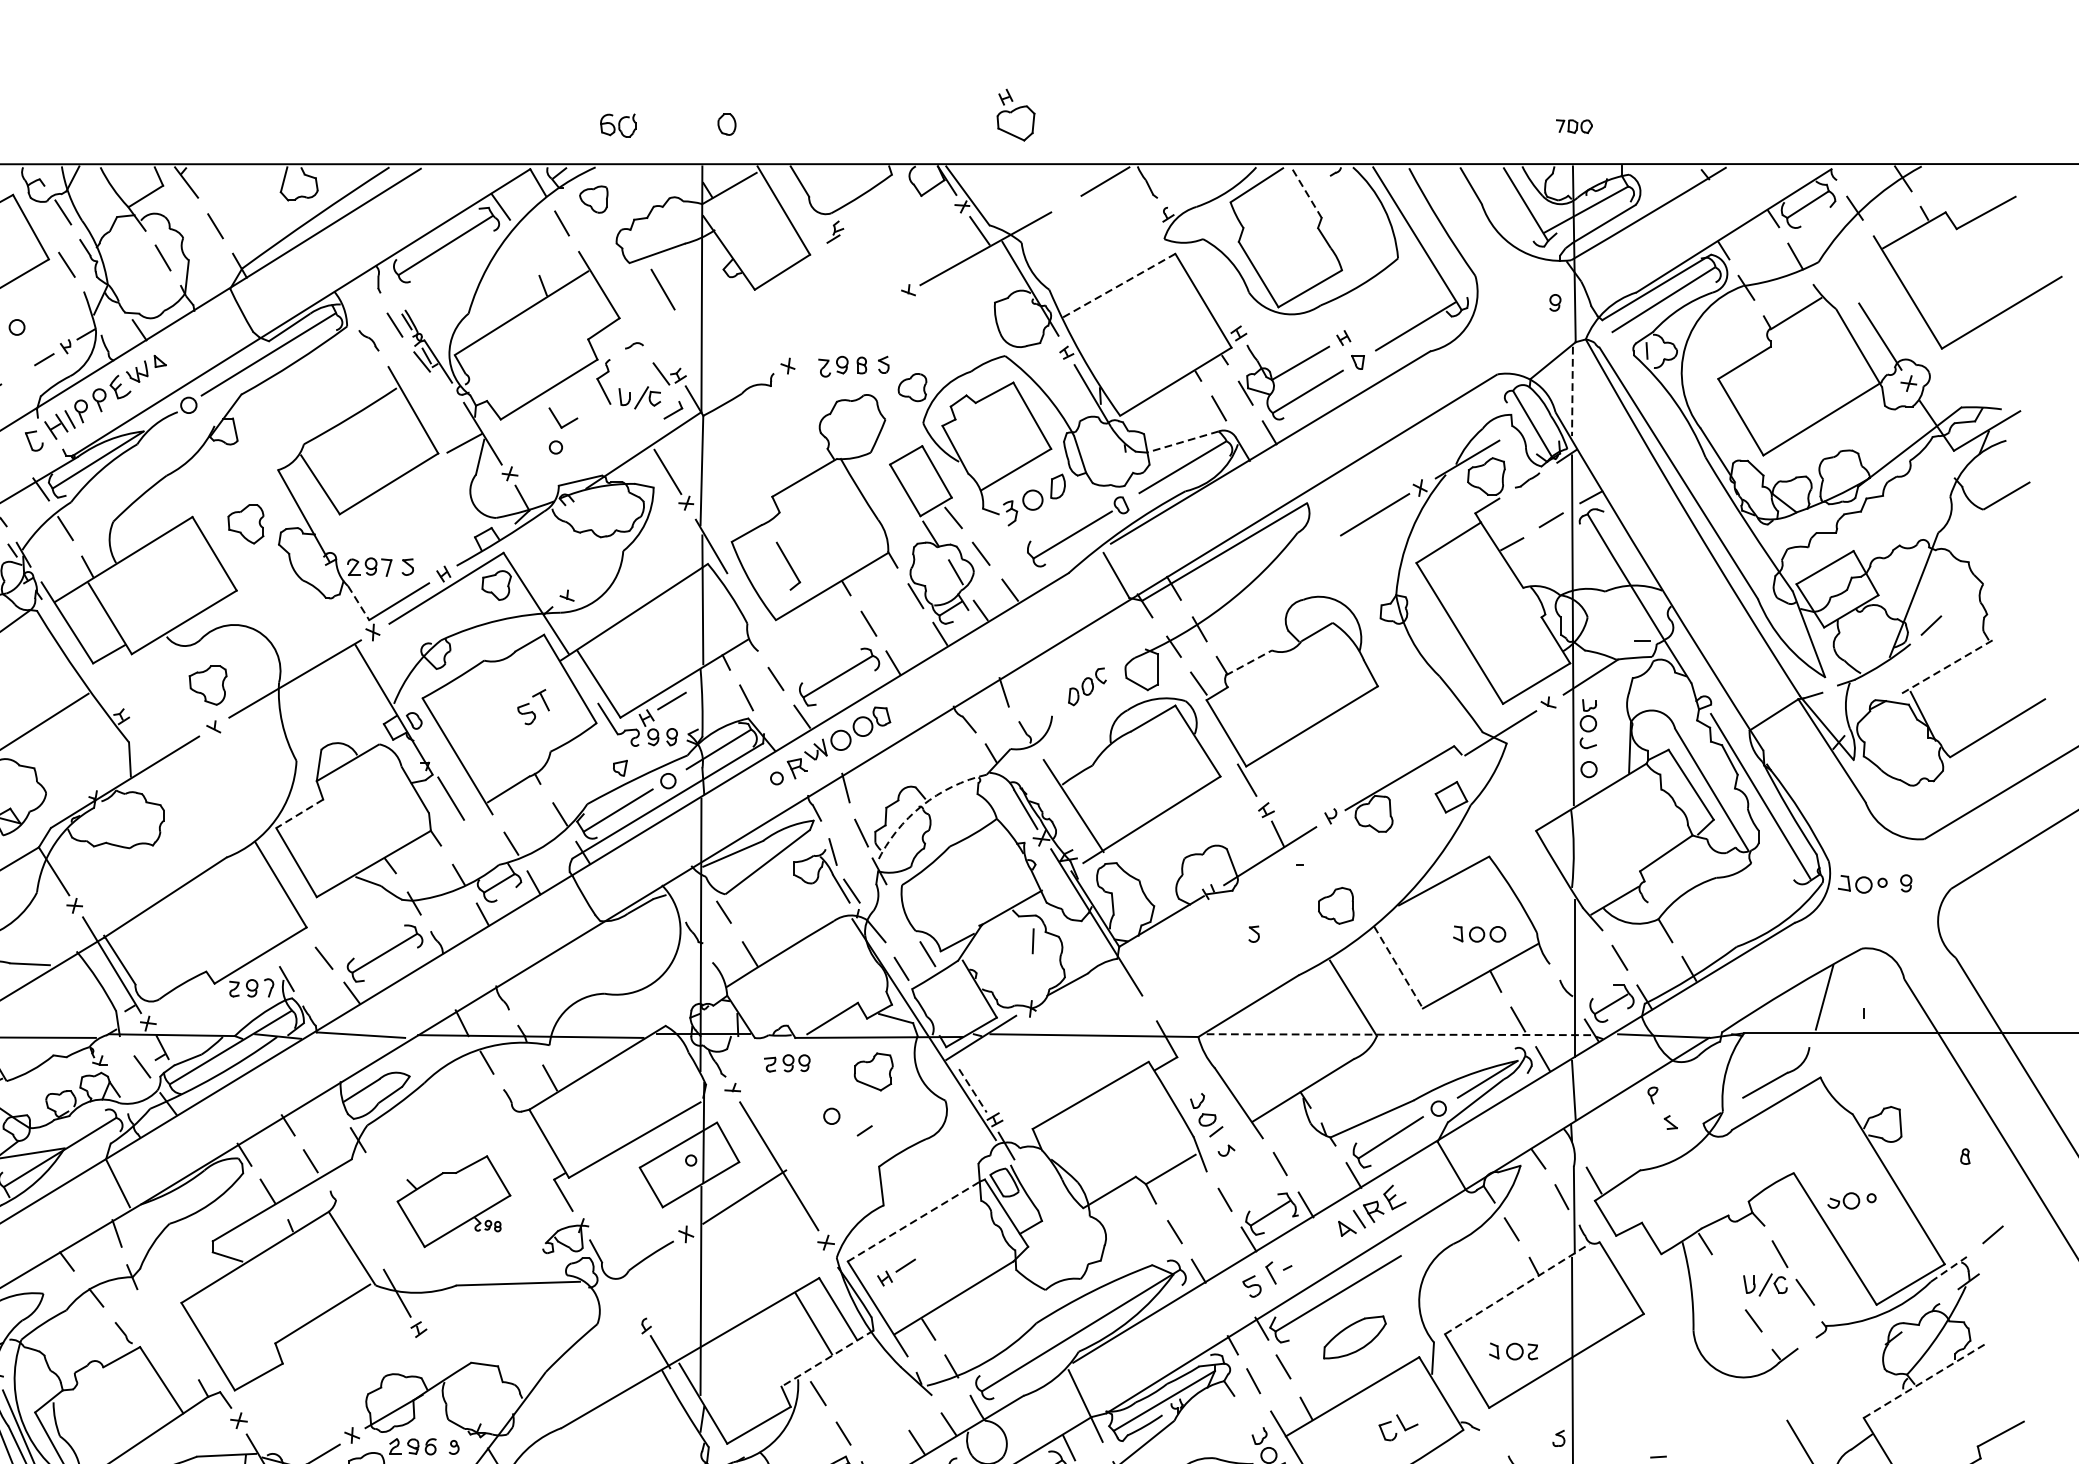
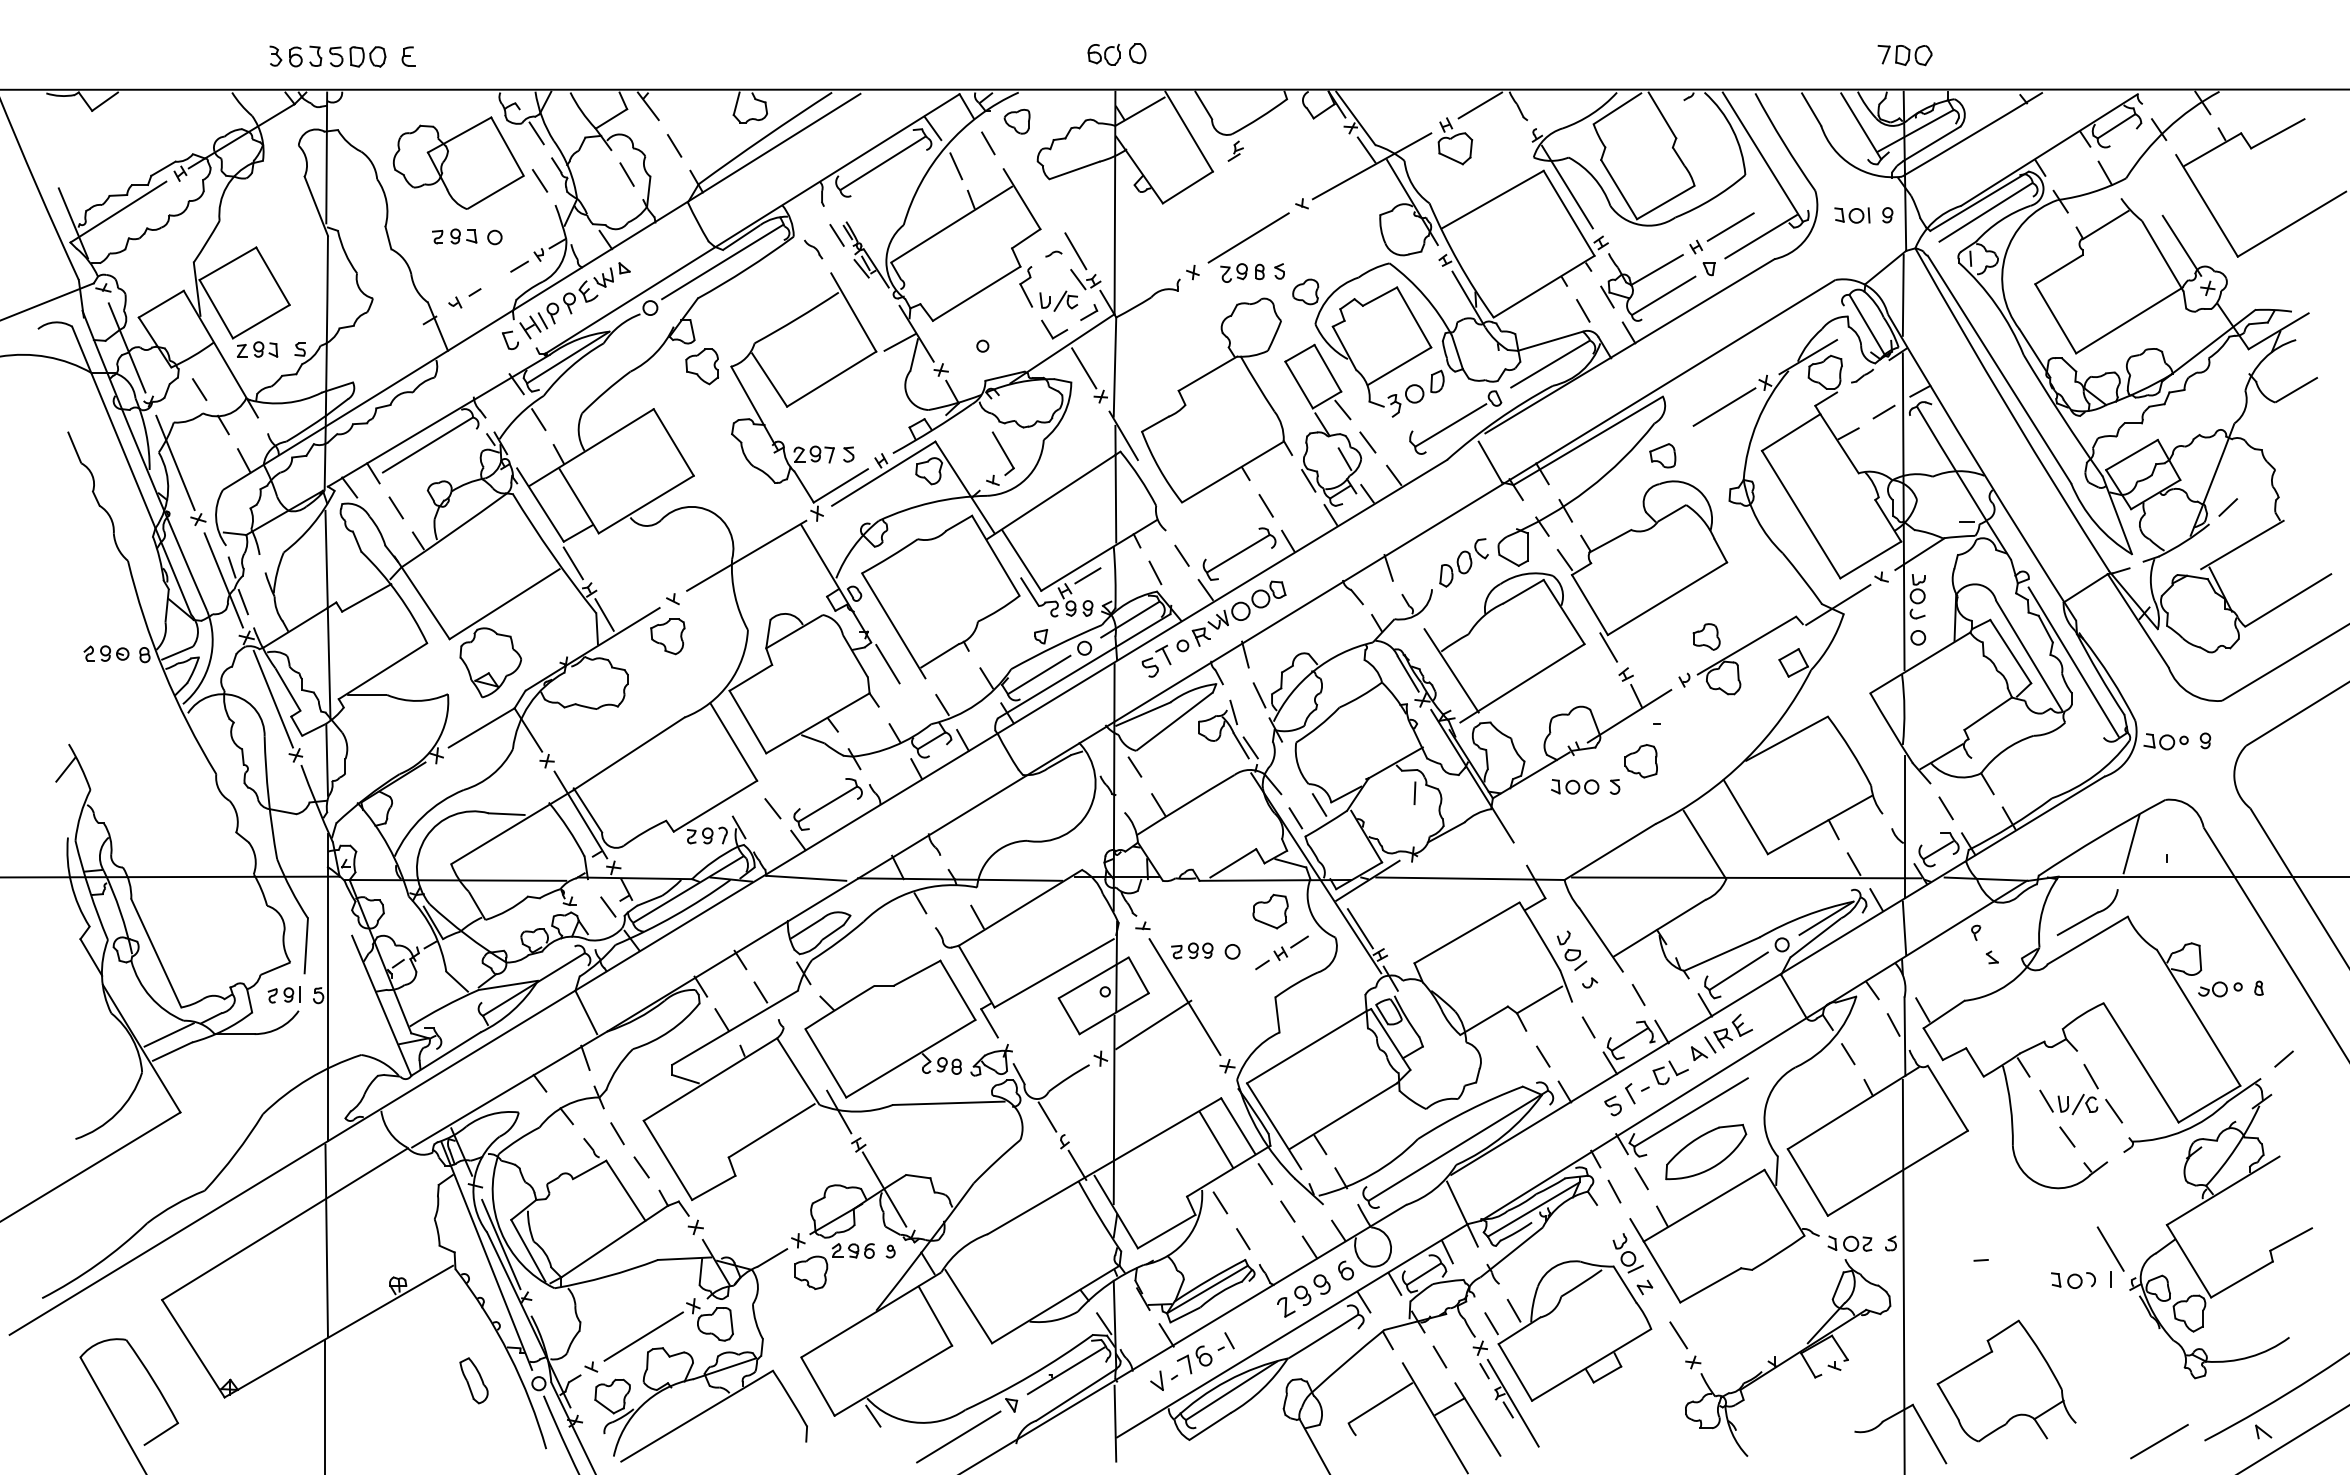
part: (1016, 115) -> (1455, 141), moved
part: (617, 125) -> (1103, 54), moved
part: (1573, 126) -> (1904, 55), size x1.67
line: (1306, 192) -> (1662, 115), dashed -> solid
line: (526, 249) -> (956, 166), added
line: (1201, 271) -> (1567, 186), added
line: (1119, 285) -> (1493, 199), dashed -> solid
line: (662, 289) -> (1075, 251), moved
part: (1516, 303) -> (1852, 215), added
line: (1381, 315) -> (1730, 226), added
line: (849, 327) -> (1248, 237), added
line: (1572, 391) -> (1903, 295), dashed -> solid
part: (563, 417) -> (1054, 329), moved
line: (1182, 442) -> (1550, 341), dashed -> solid
part: (245, 524) -> (701, 366), moved
part: (787, 565) -> (1002, 453), moved
part: (1306, 568) -> (1662, 455), added
line: (359, 603) -> (804, 487), dashed -> solid
line: (1249, 663) -> (1610, 541), dashed -> solid
line: (1947, 667) -> (2242, 545), dashed -> solid
part: (207, 685) -> (667, 636), moved
part: (1086, 686) -> (1463, 562), size x1.43
line: (102, 687) -> (572, 563), added
part: (533, 706) -> (1156, 660), moved
line: (138, 743) -> (604, 614), added
part: (1355, 768) -> (1706, 636), added
arc: (922, 805) -> (1314, 670), dashed -> solid
line: (299, 813) -> (750, 677), dashed -> solid
part: (1335, 906) -> (1640, 761), moved
part: (1479, 933) -> (1575, 786), moved
line: (1399, 967) -> (1746, 817), dashed -> solid
line: (1399, 1034) -> (1746, 877), dashed -> solid
part: (787, 1062) -> (1192, 950), moved
line: (973, 1091) -> (1360, 929), dashed -> solid
part: (453, 1201) -> (890, 1028), size x1.67
part: (1852, 1201) -> (2220, 989), moved
line: (914, 1220) -> (1307, 1046), dashed -> solid
line: (1949, 1269) -> (2244, 1090), dashed -> solid
part: (895, 1271) -> (1290, 947), moved
line: (1730, 1280) -> (2046, 1100), added
line: (1517, 1289) -> (1853, 1108), dashed -> solid
line: (627, 1298) -> (1047, 1116), added
line: (152, 1316) -> (617, 1133), added
part: (1355, 1336) -> (1706, 1151), size x1.43
part: (1513, 1351) -> (1849, 1243), moved
line: (178, 1354) -> (641, 1167), added
line: (827, 1358) -> (1228, 1171), dashed -> solid
line: (868, 1362) -> (1265, 1174), added
line: (447, 1378) -> (884, 1189), added
line: (1926, 1379) -> (2223, 1190), dashed -> solid
line: (892, 1403) -> (1287, 1211), added
part: (1398, 1427) -> (1670, 1072), moved

